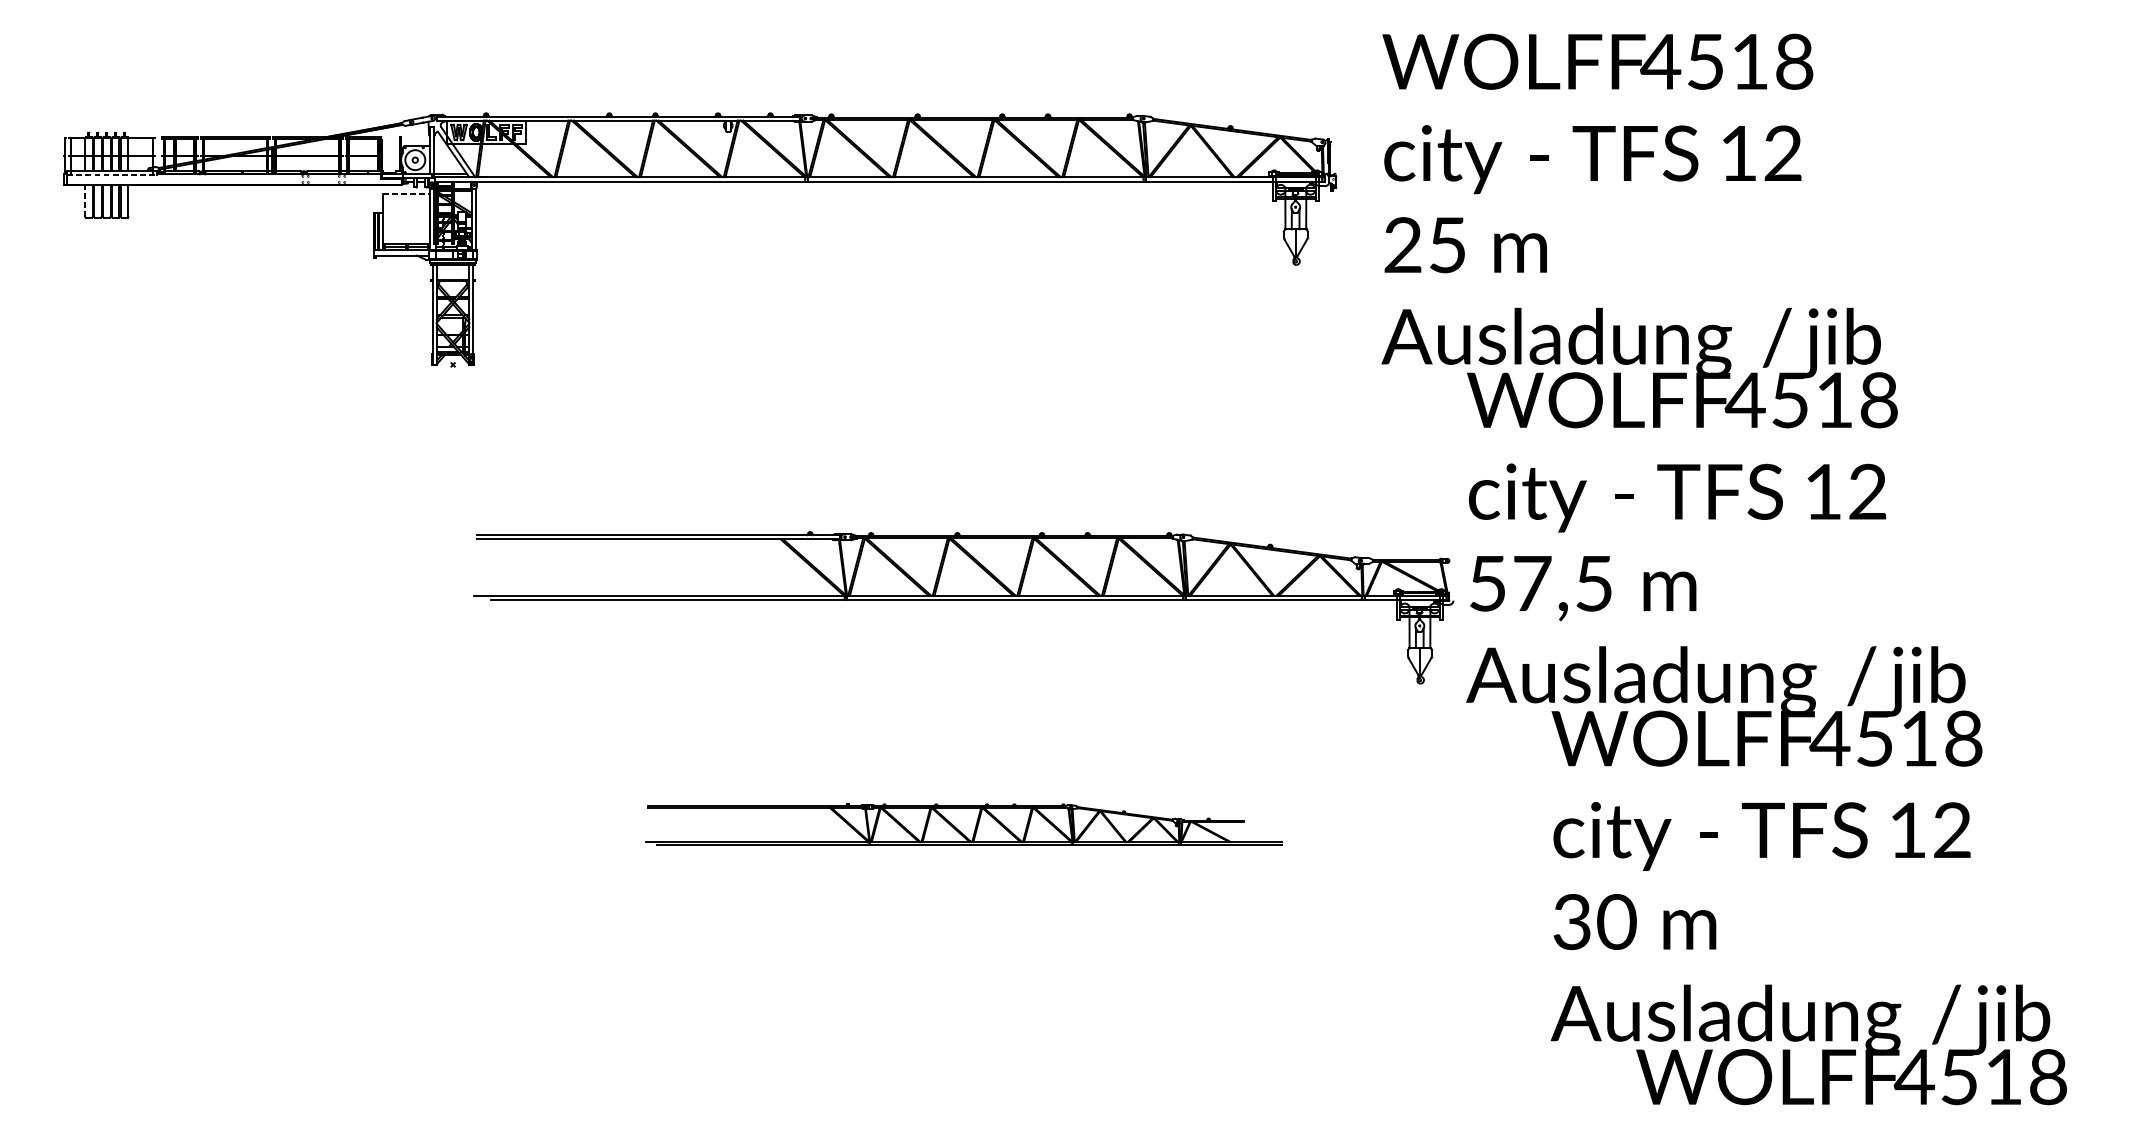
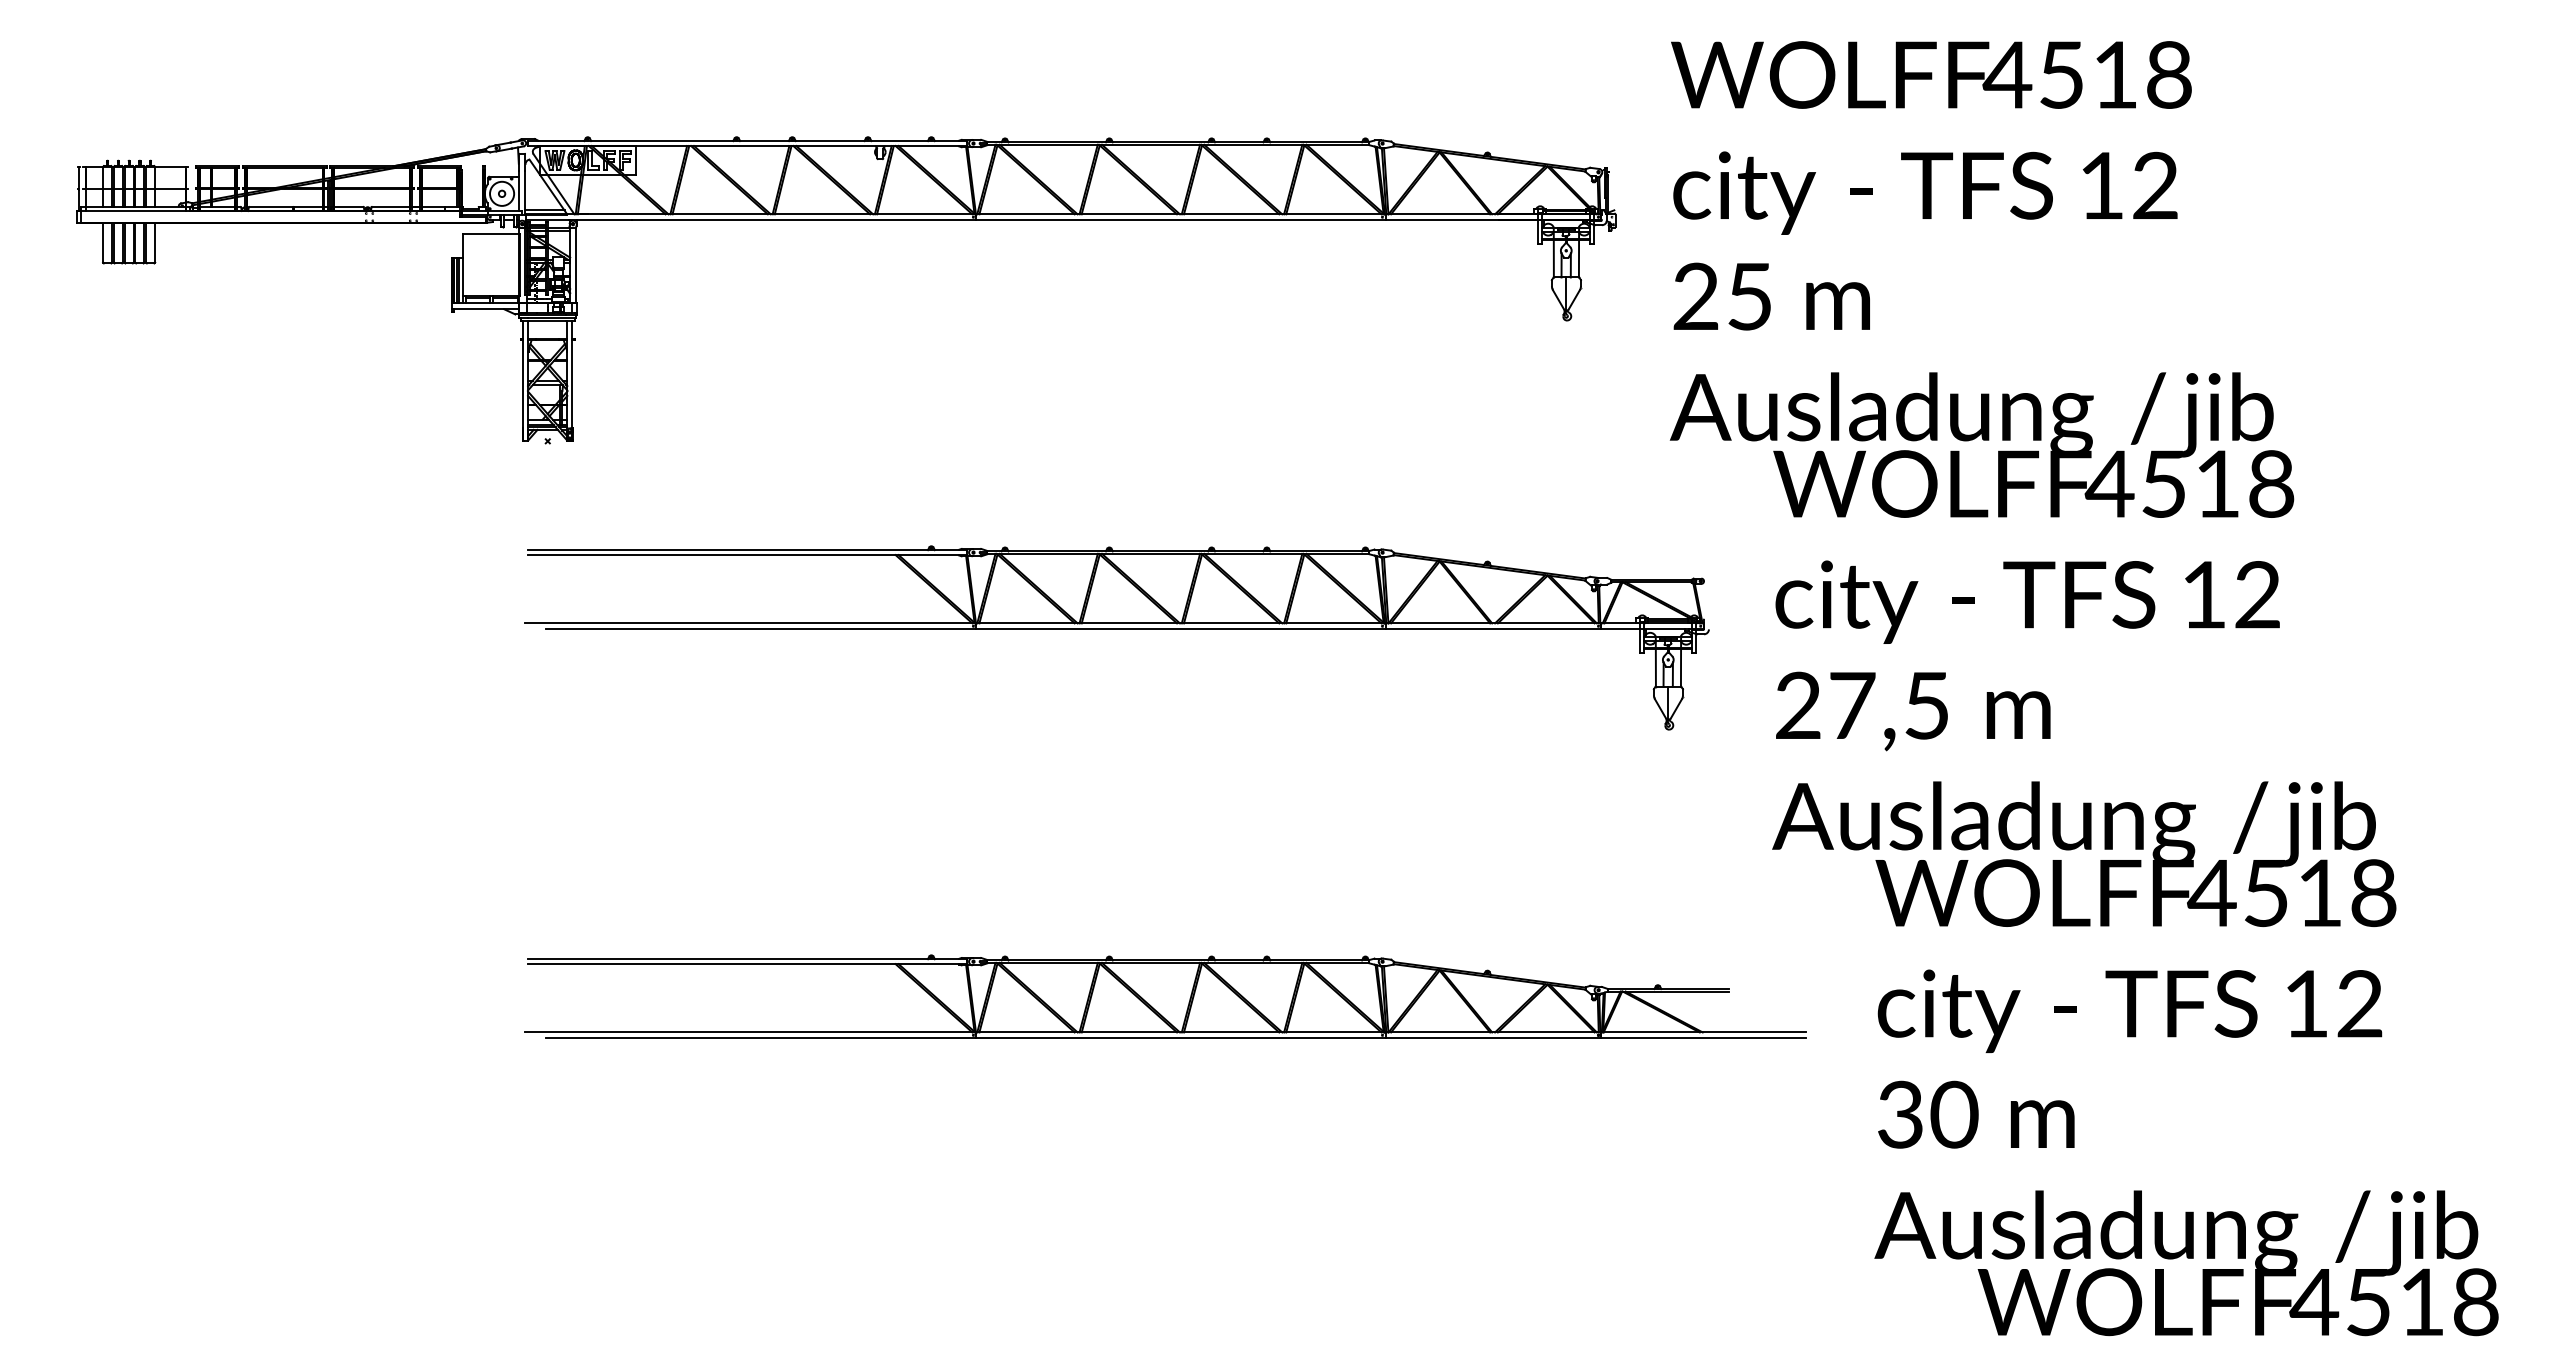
line: (112, 174) -> (136, 211), dashed -> solid
line: (406, 193) -> (491, 234), dashed -> solid
line: (85, 200) -> (103, 242), dashed -> solid
text: (1487, 583) -> (1798, 705), 57,5 -> 27,5
part: (963, 600) -> (1116, 629), moved
part: (964, 824) -> (1165, 996), size x1.67

